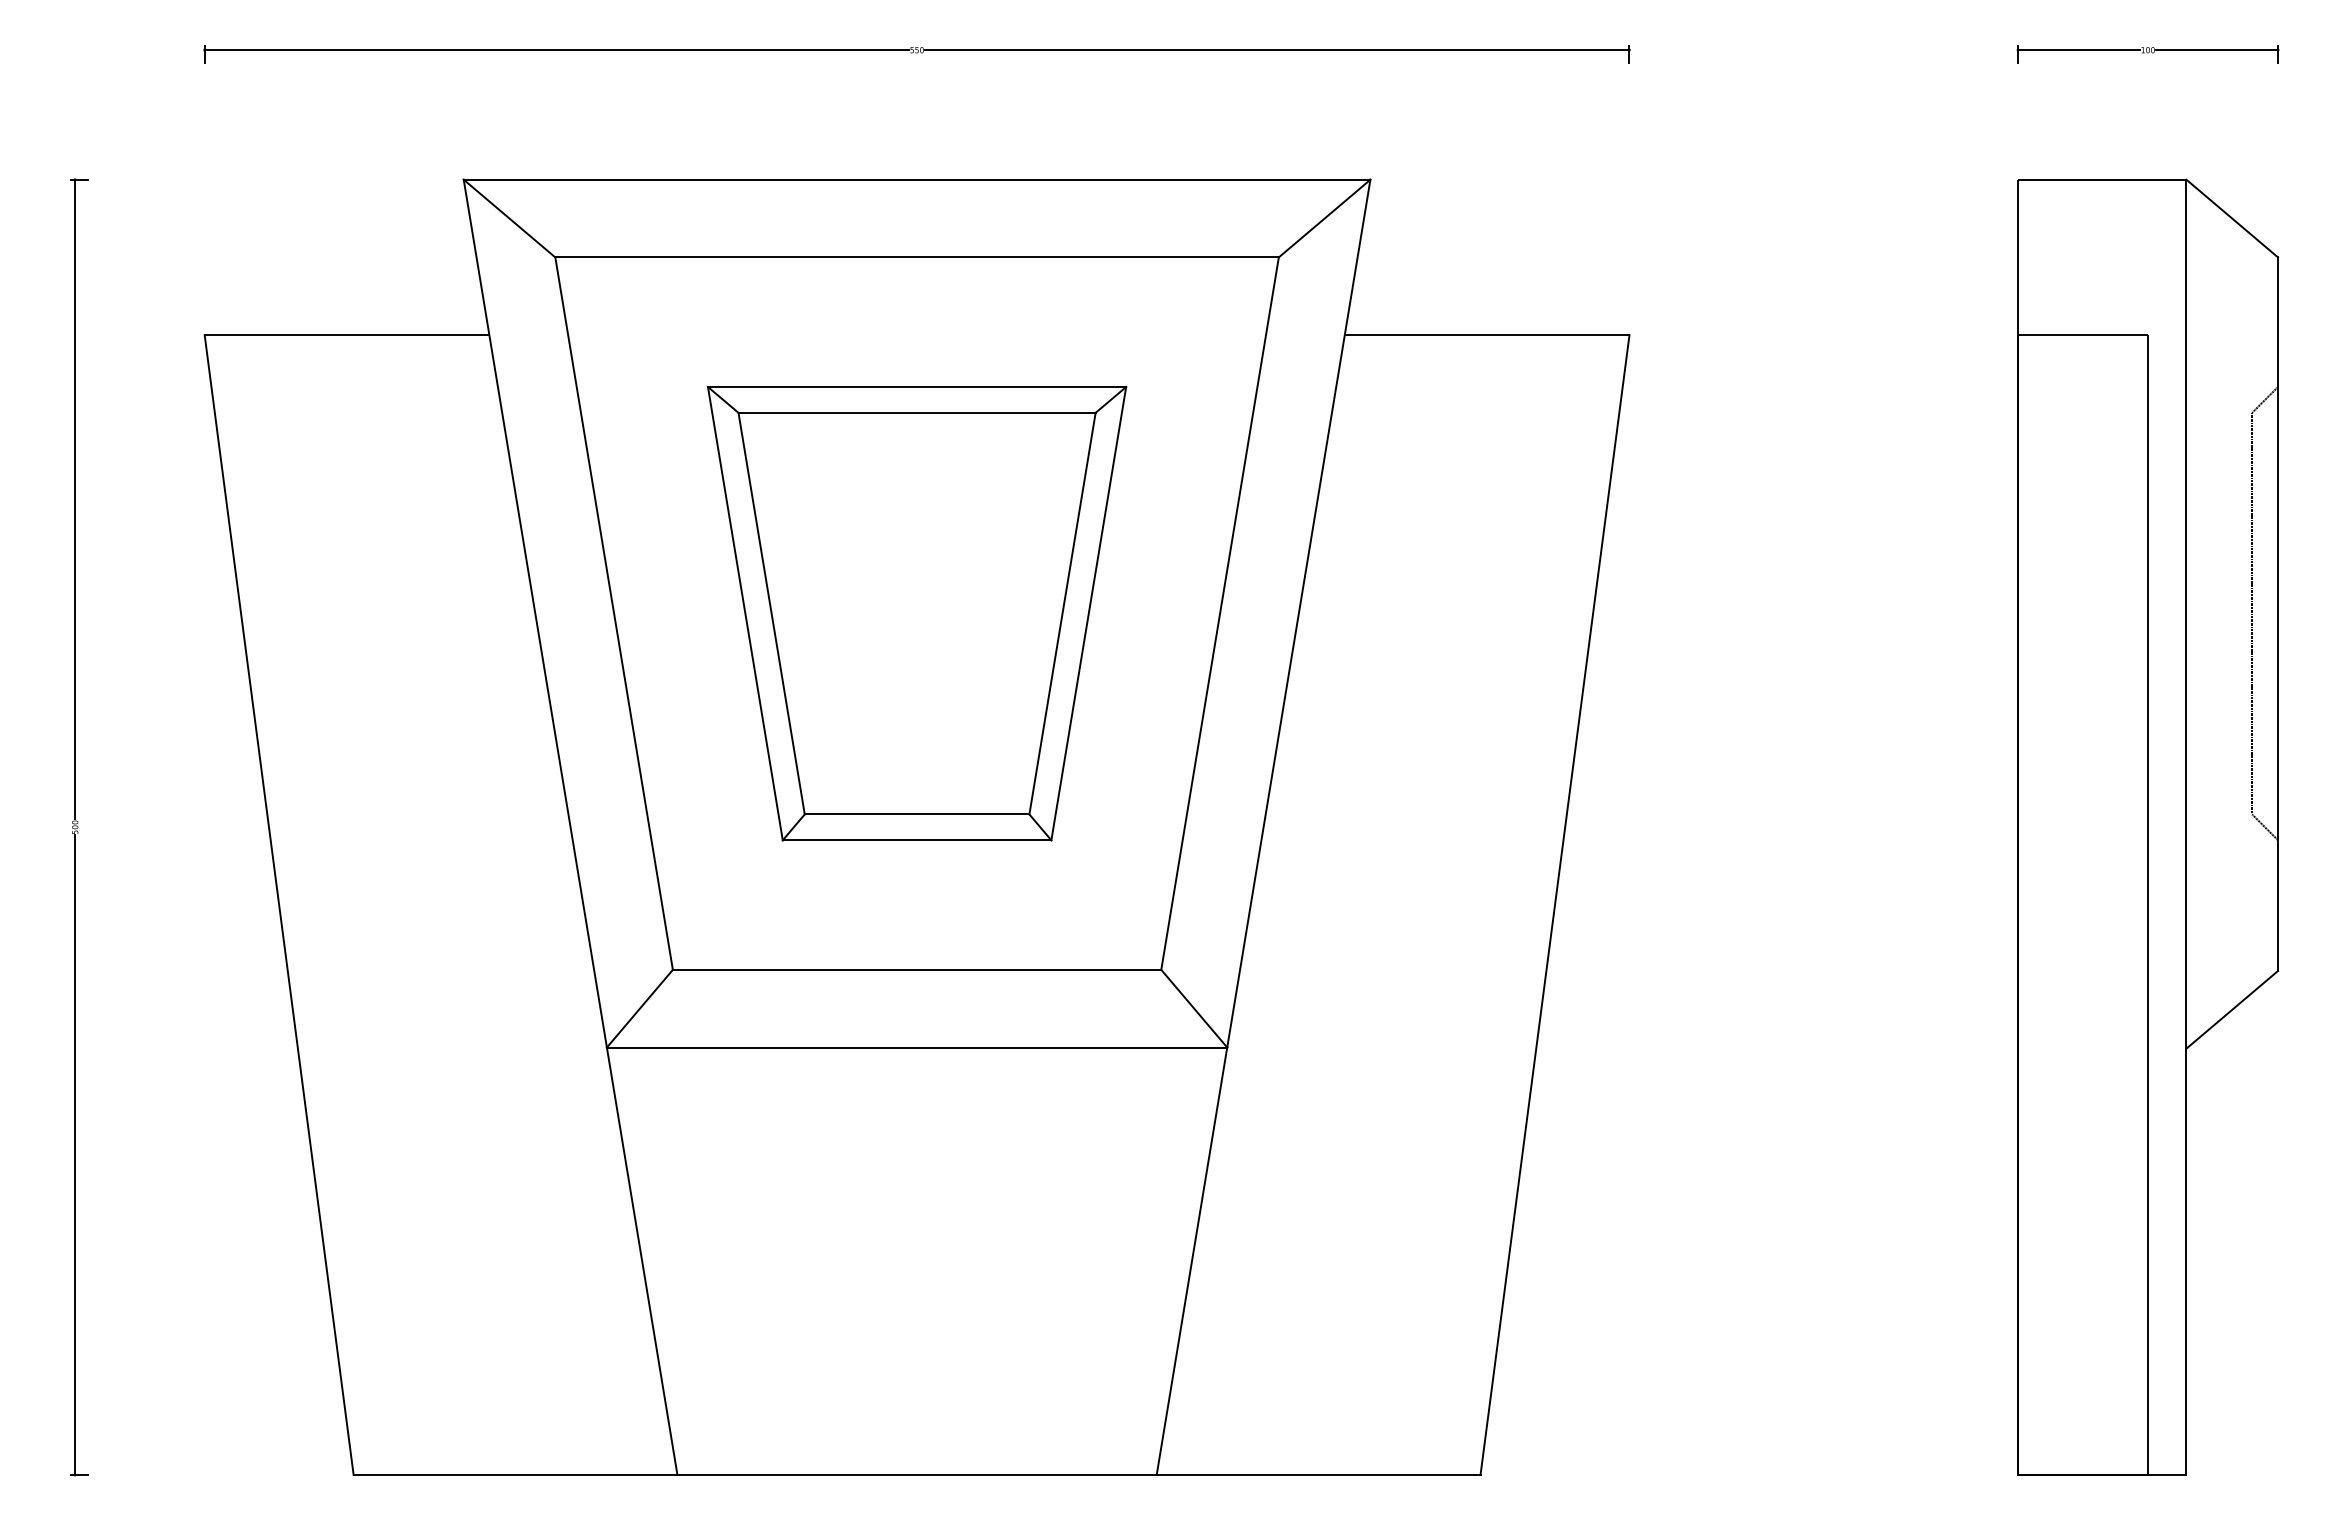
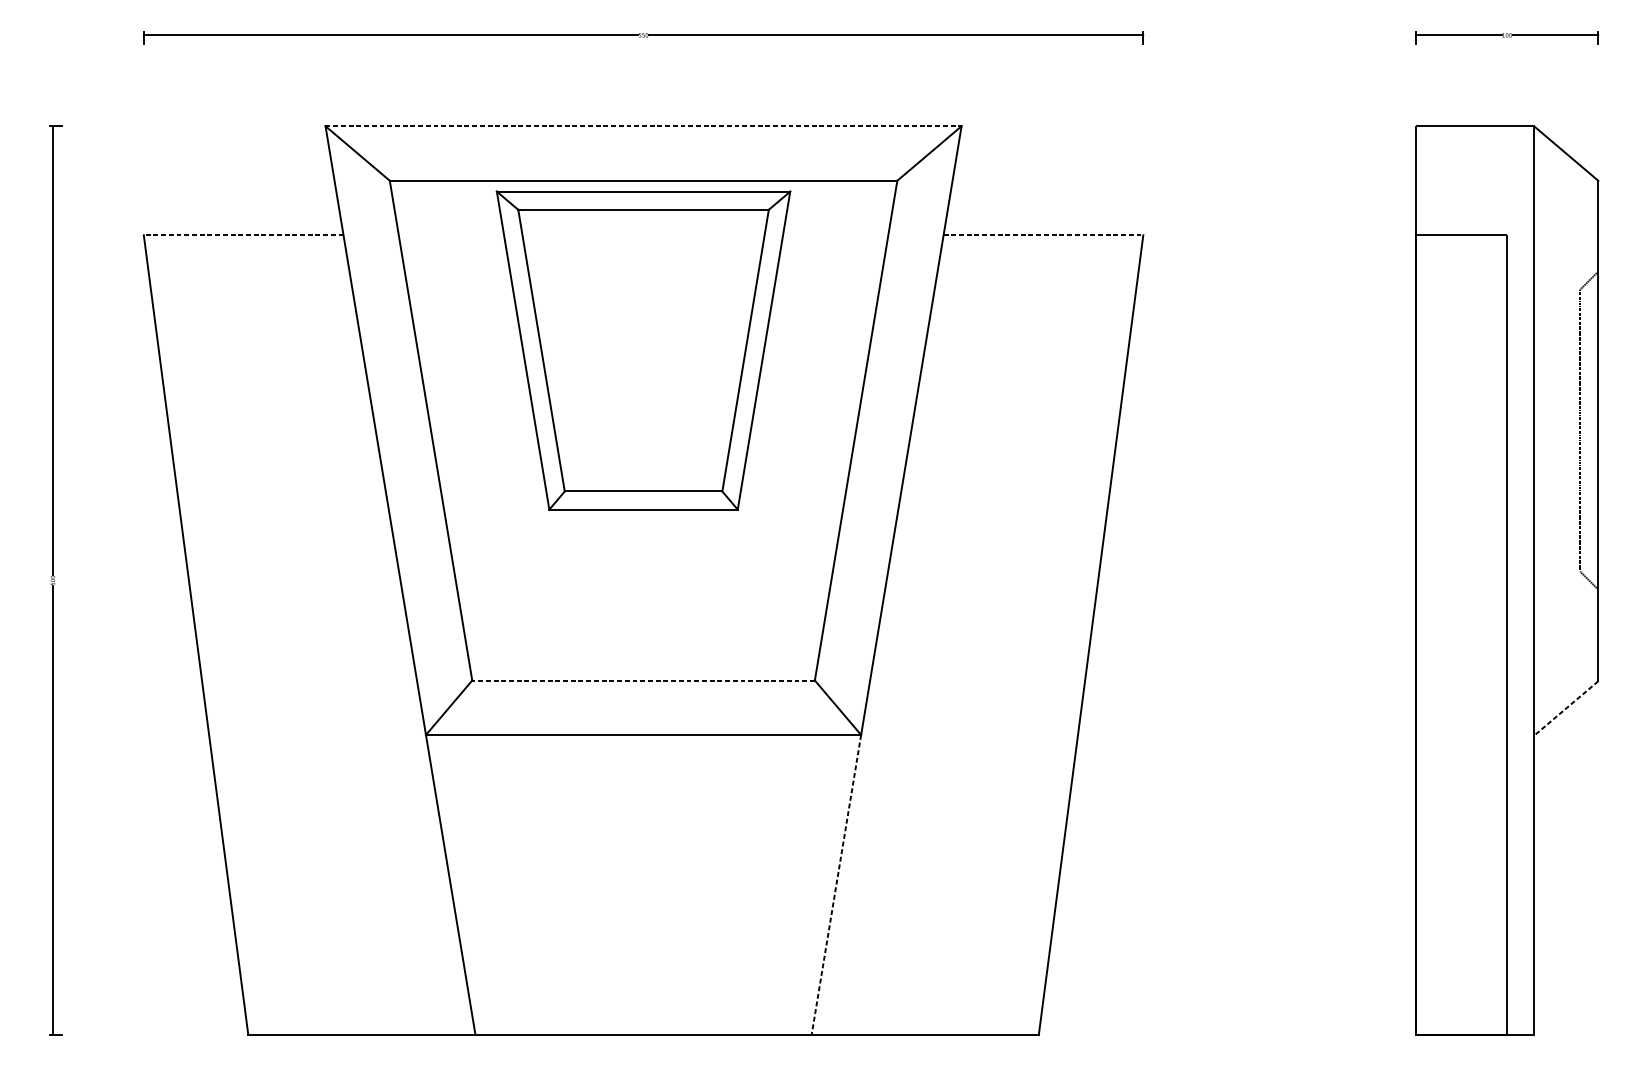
line: (917, 179) -> (643, 126), solid -> dashed
line: (346, 335) -> (243, 235), solid -> dashed
line: (1487, 335) -> (1043, 235), solid -> dashed
part: (917, 613) -> (643, 350), moved
line: (916, 969) -> (643, 680), solid -> dashed
line: (2231, 1010) -> (1565, 709), solid -> dashed
line: (1191, 1261) -> (836, 885), solid -> dashed

